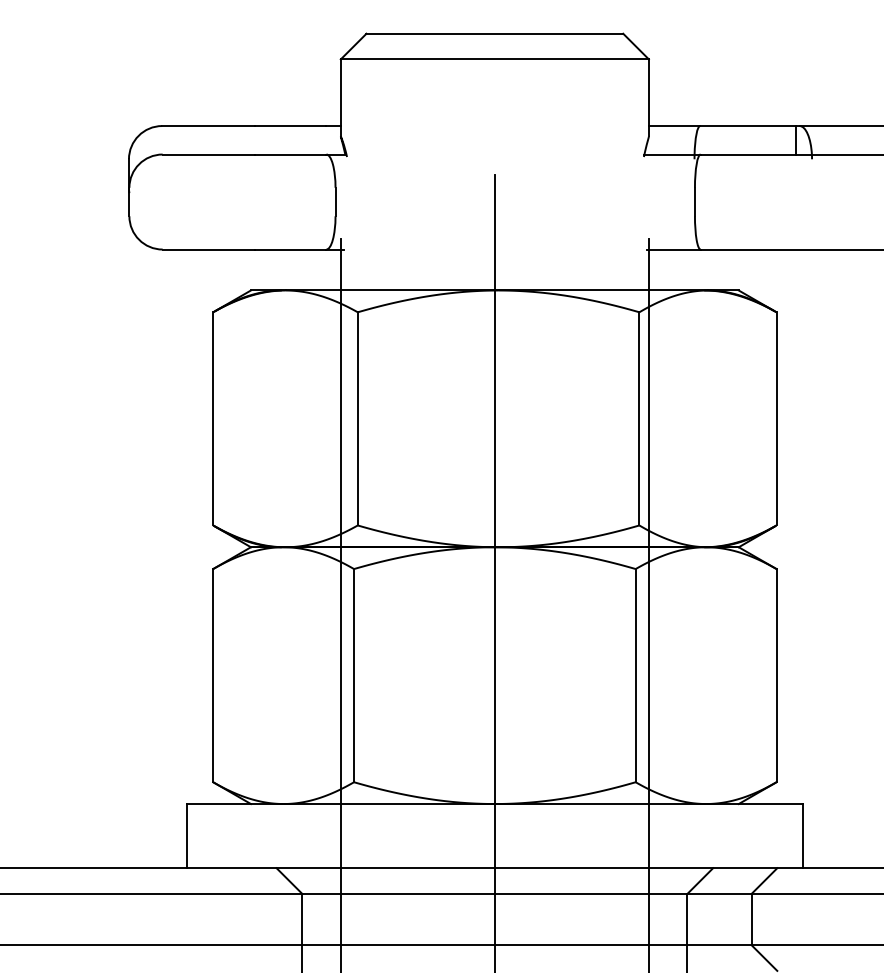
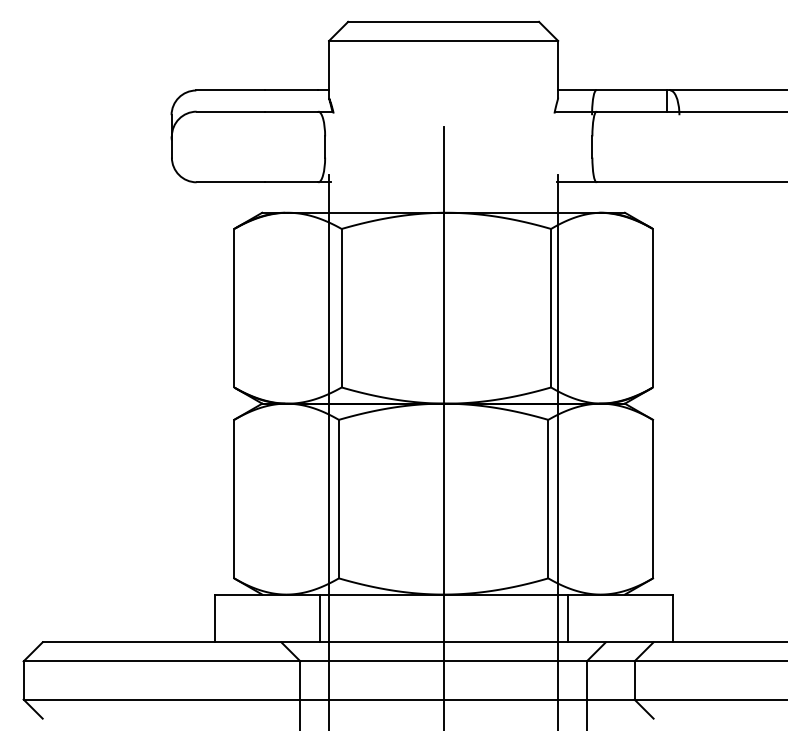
line: (327, 836) -> (319, 618), added
line: (661, 836) -> (567, 618), added

